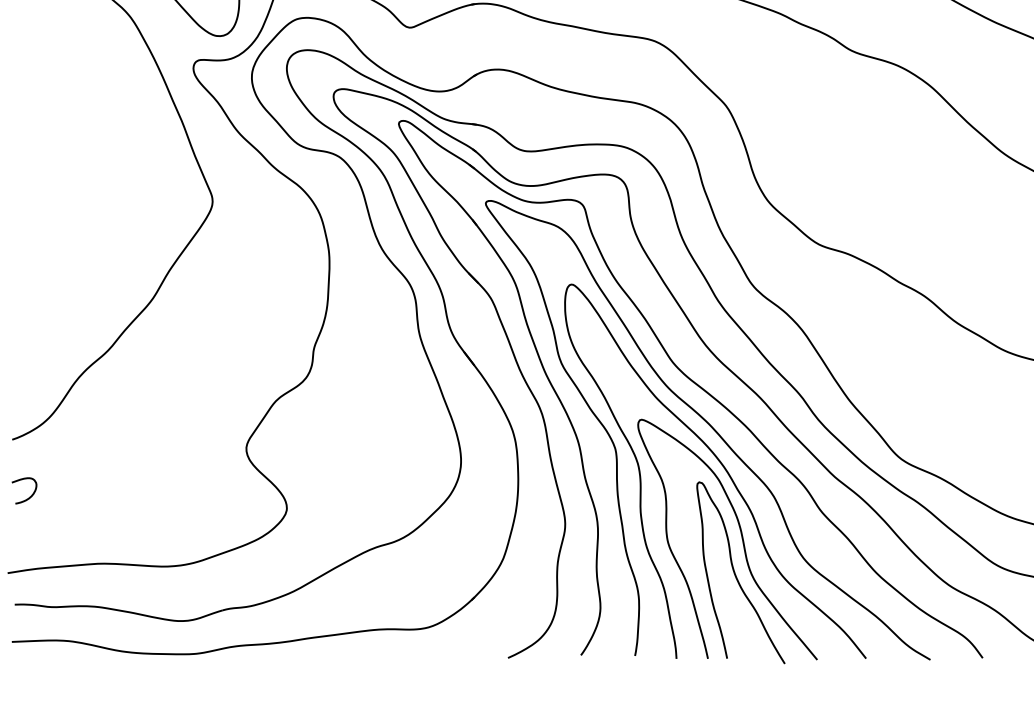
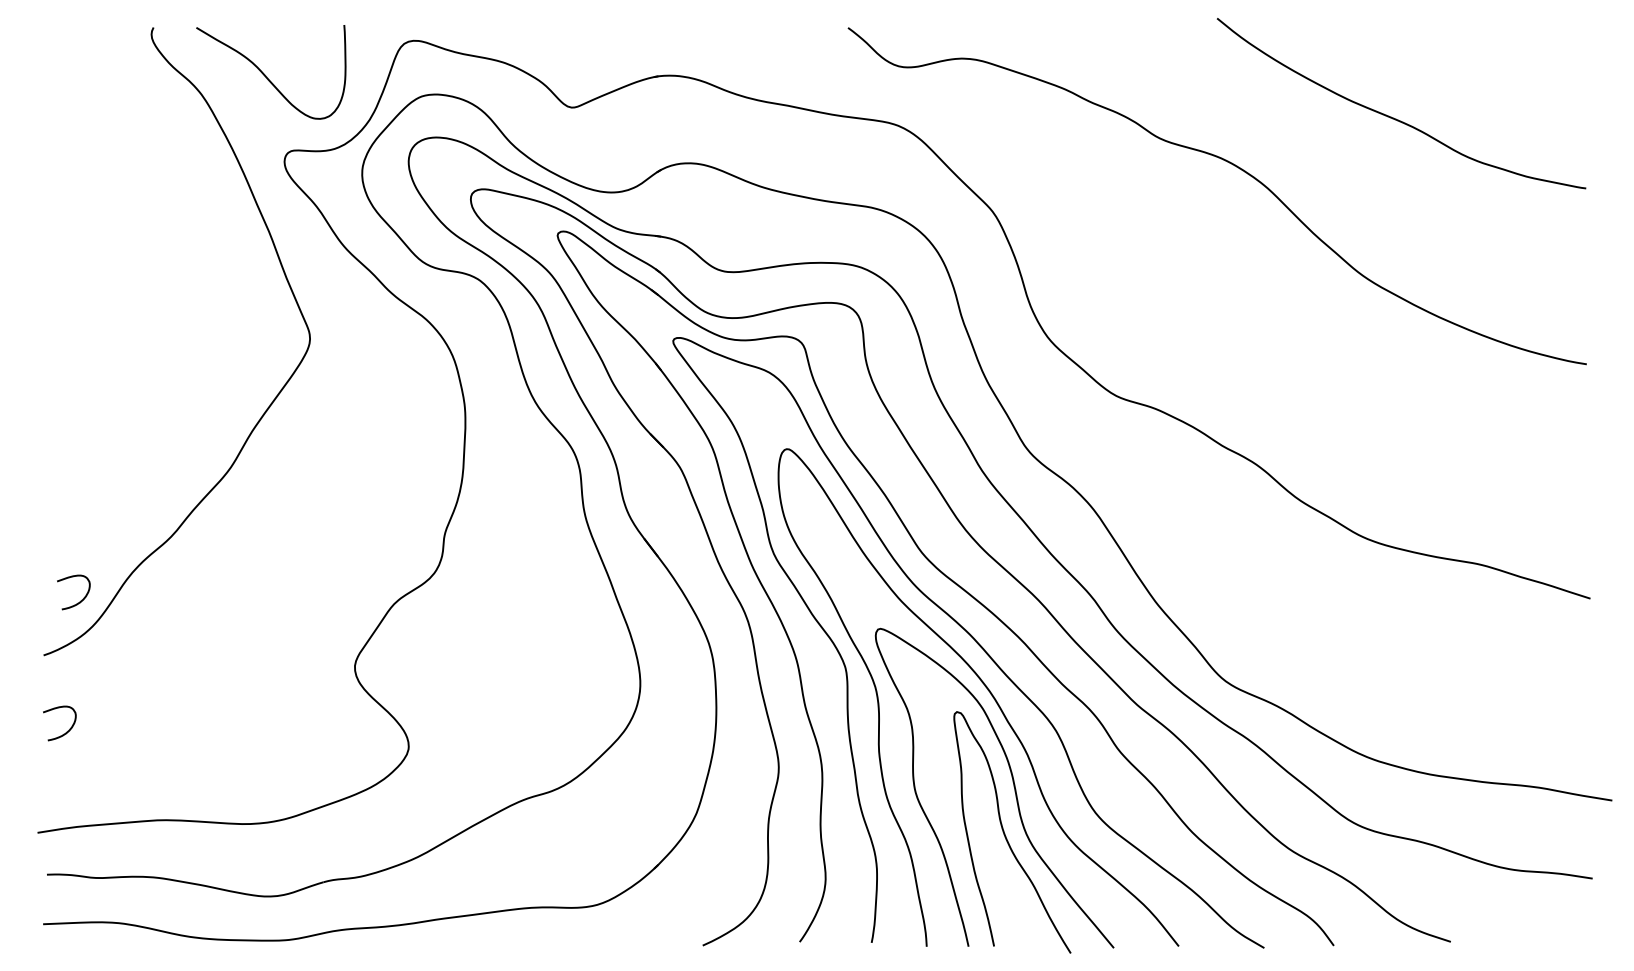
curve: (40, 397) -> (81, 599), added

